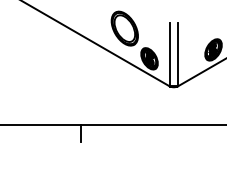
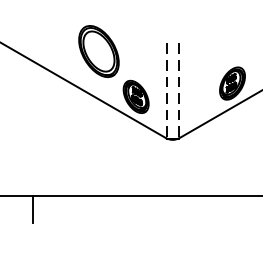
line: (169, 54) -> (166, 90), solid -> dashed
line: (177, 54) -> (178, 90), solid -> dashed

